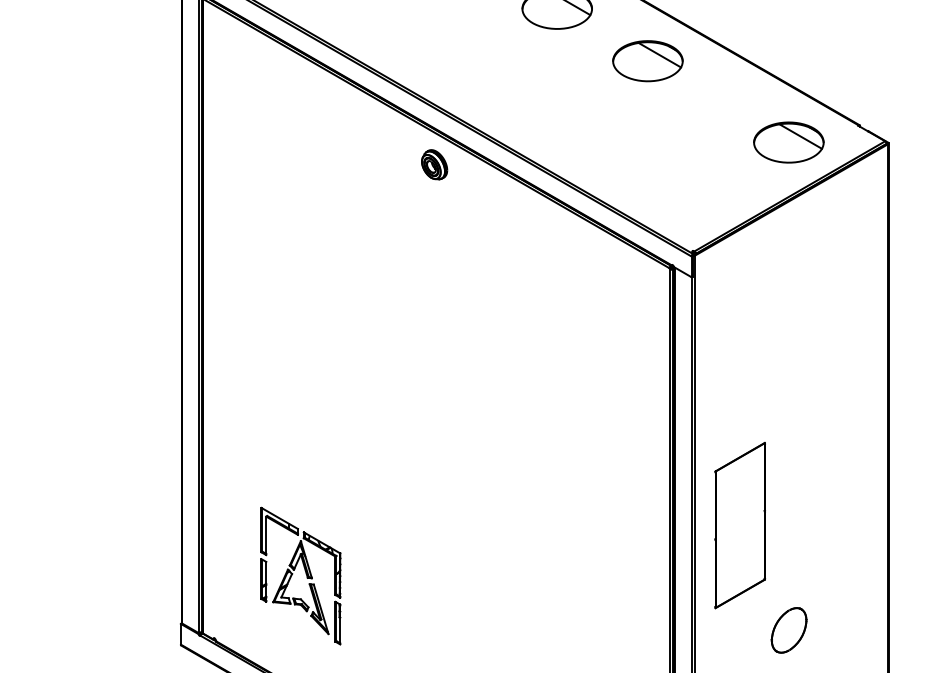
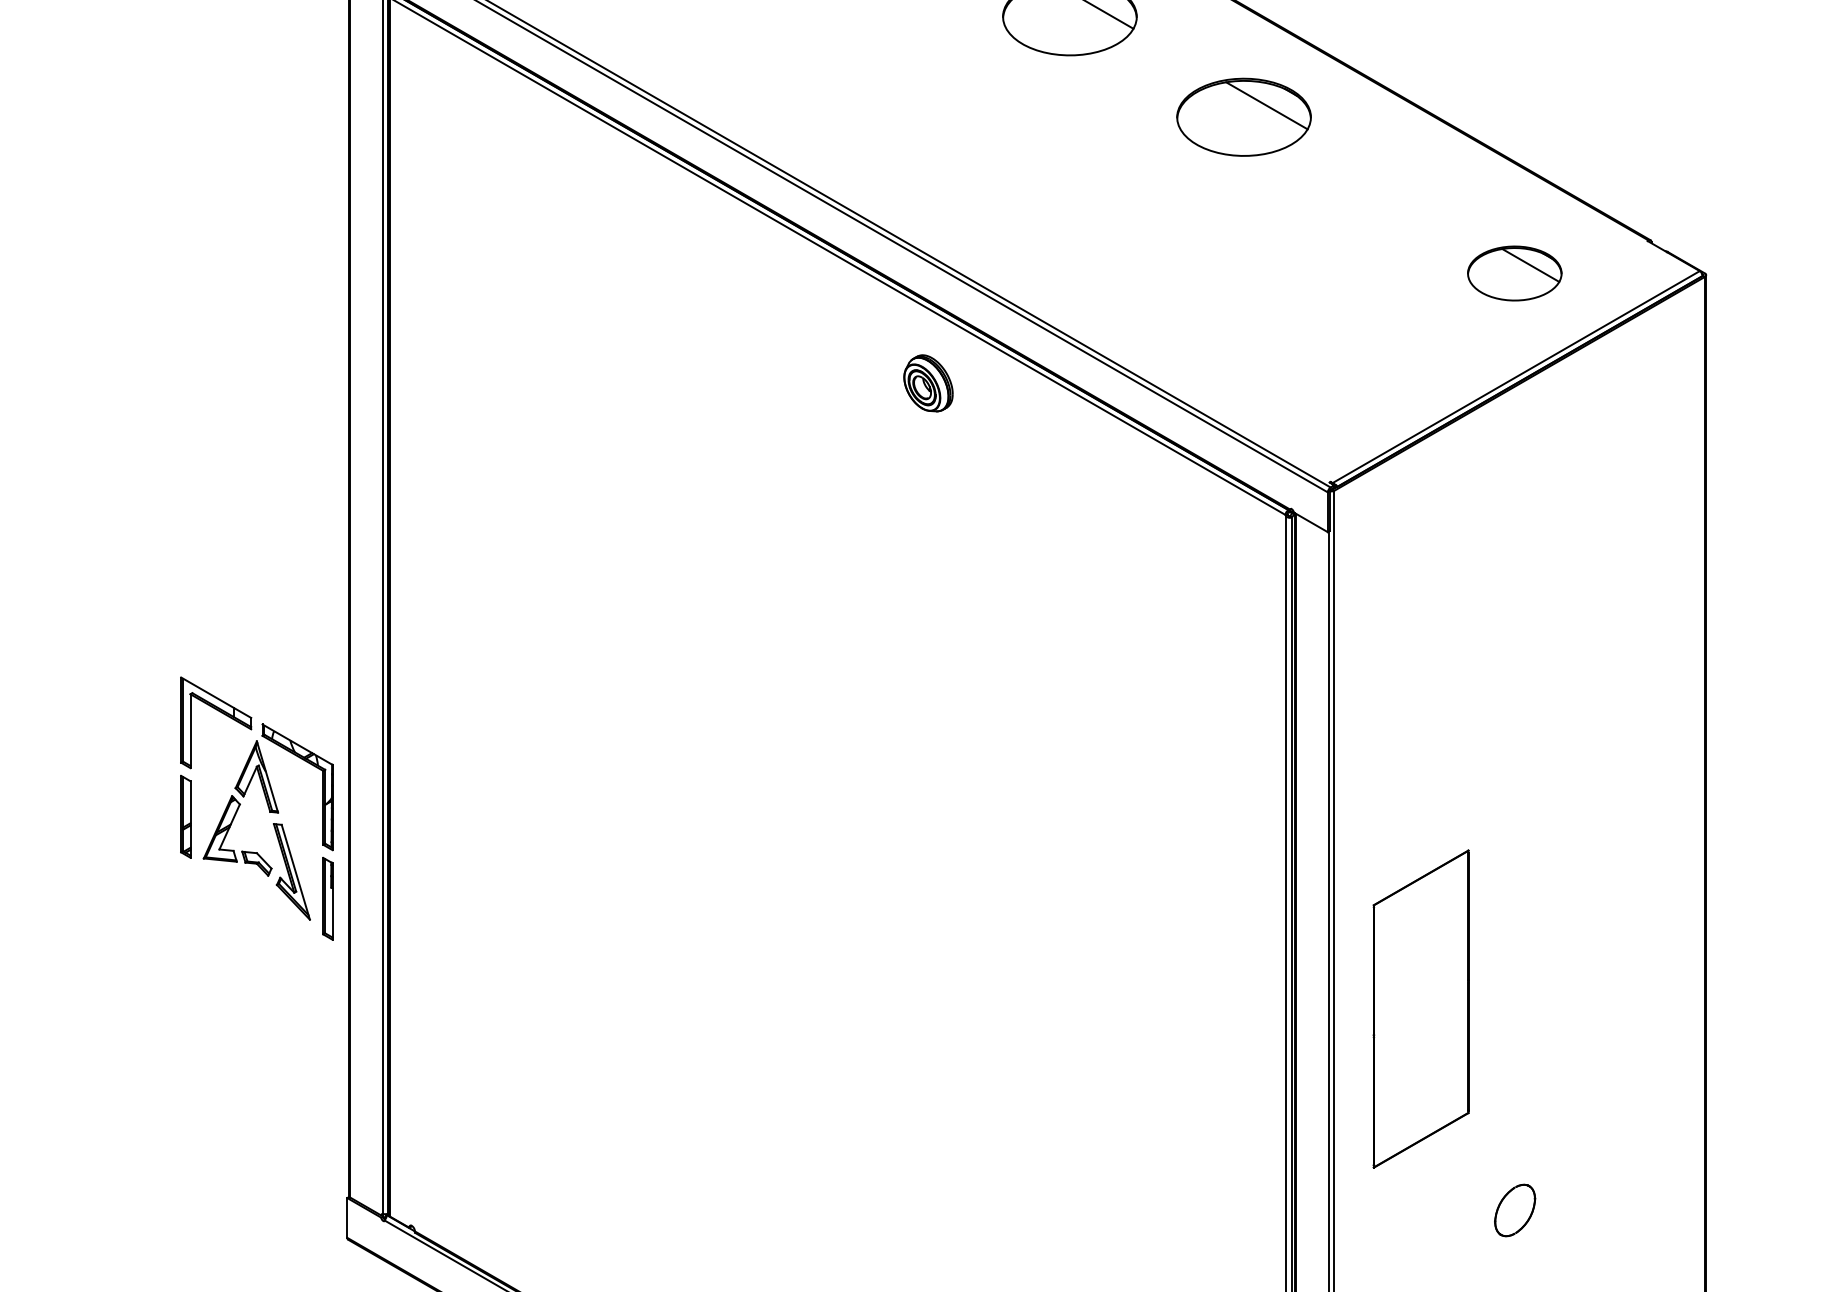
part: (788, 142) -> (1514, 273), size x0.7
part: (434, 164) -> (928, 382), moved
part: (300, 575) -> (256, 807), moved
part: (788, 630) -> (1514, 1210), size x0.6

